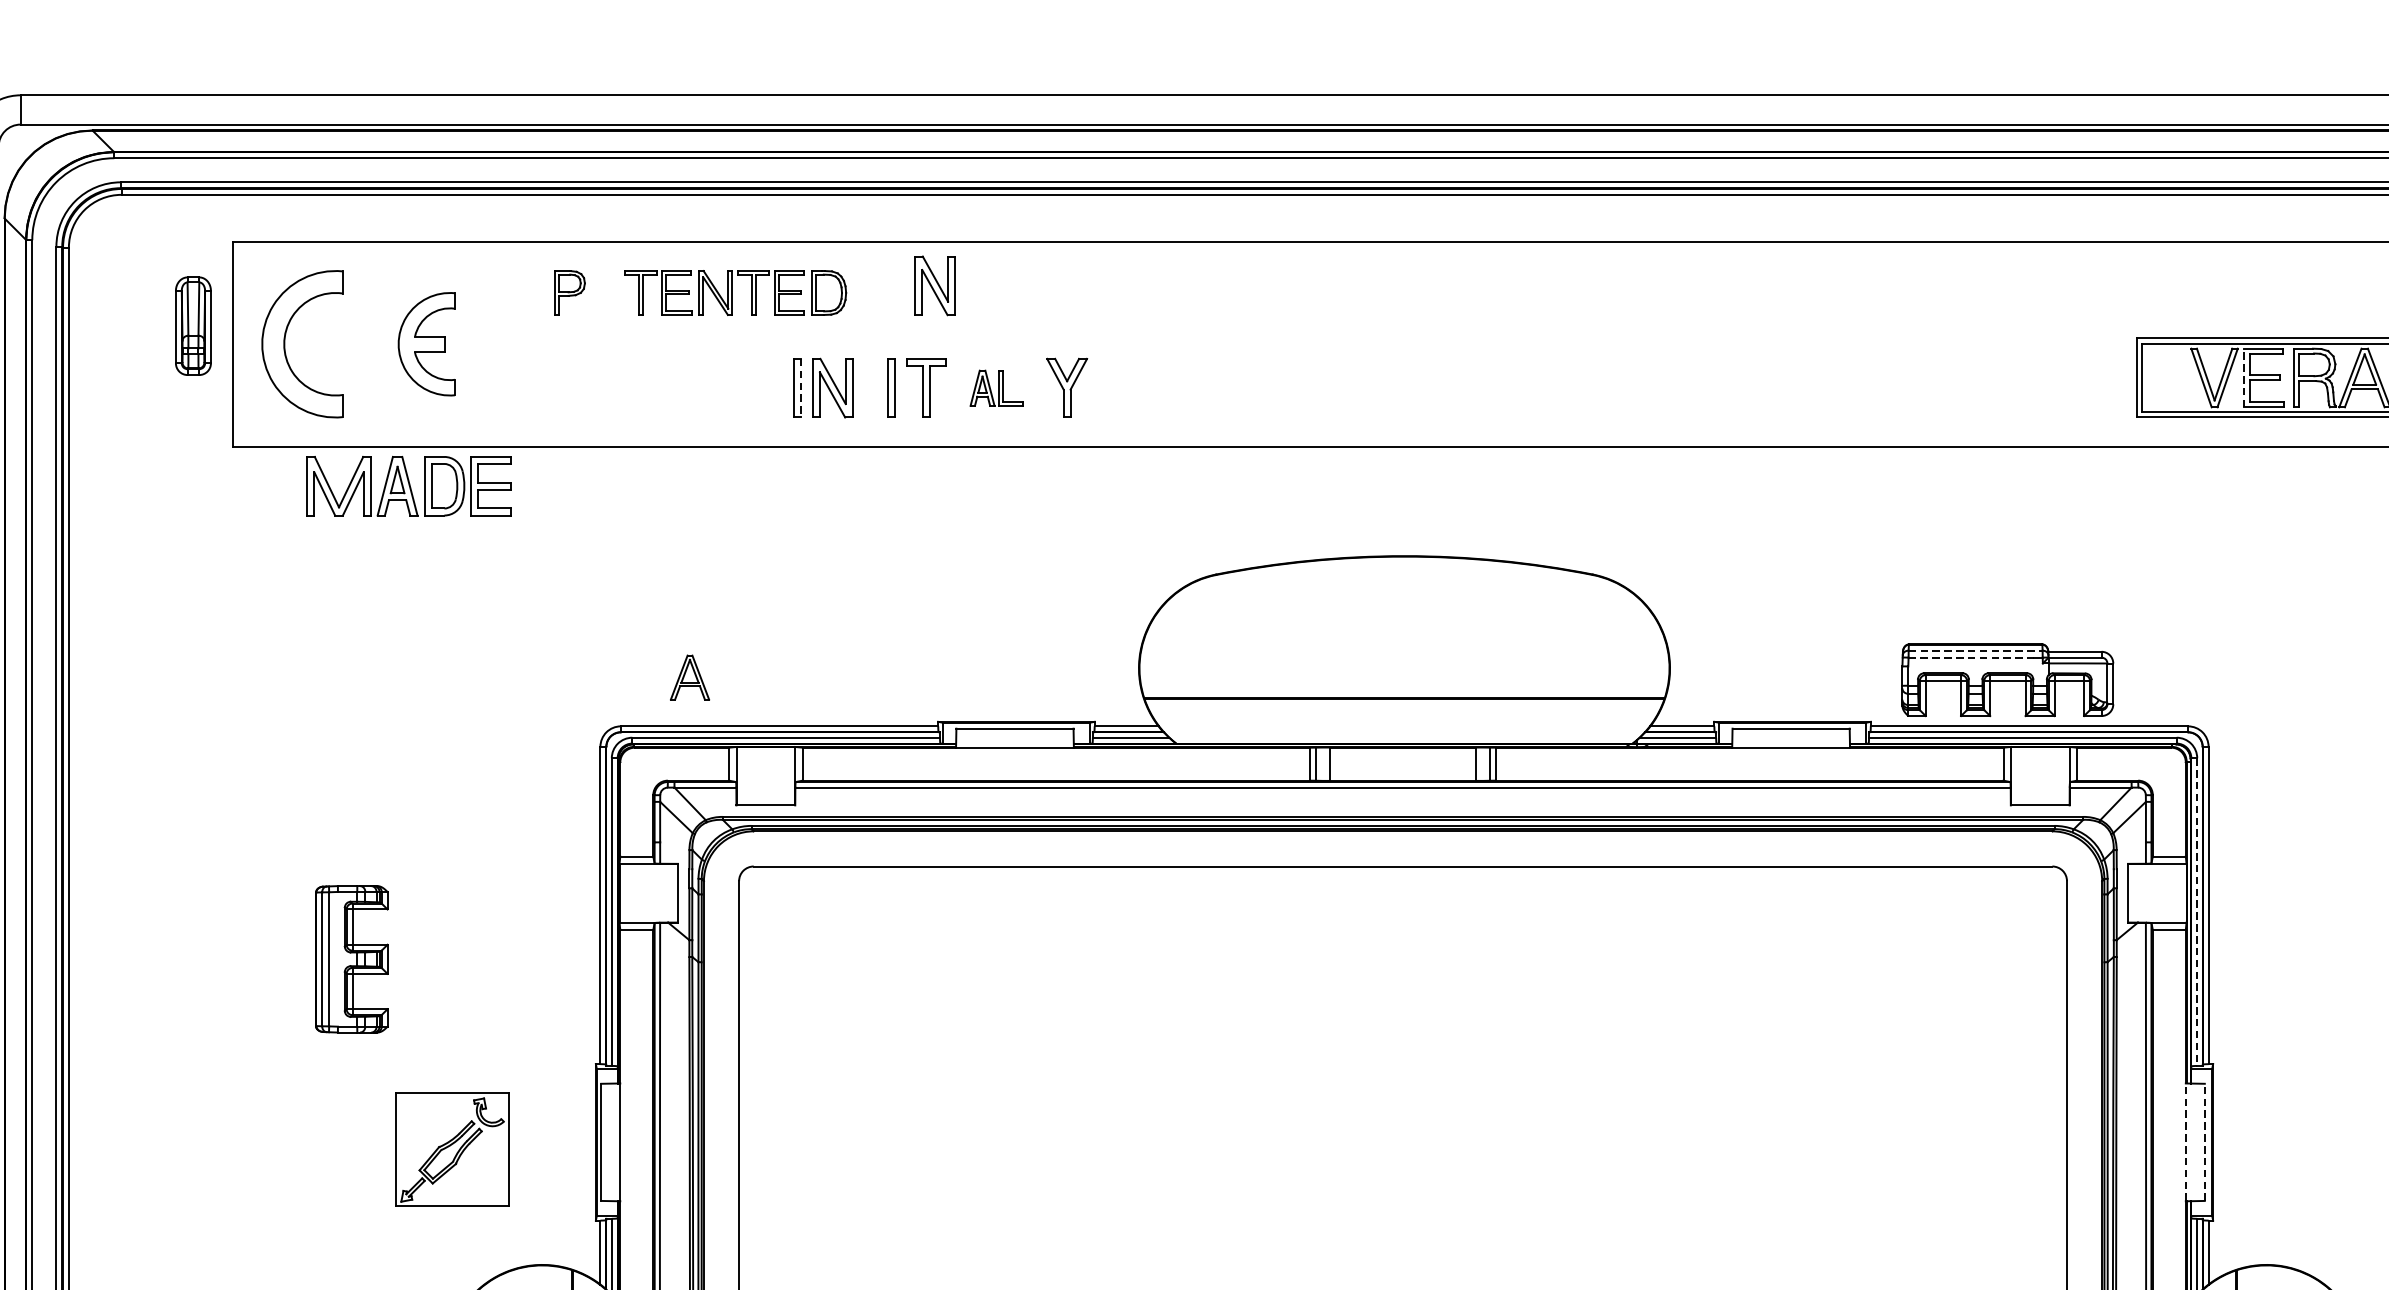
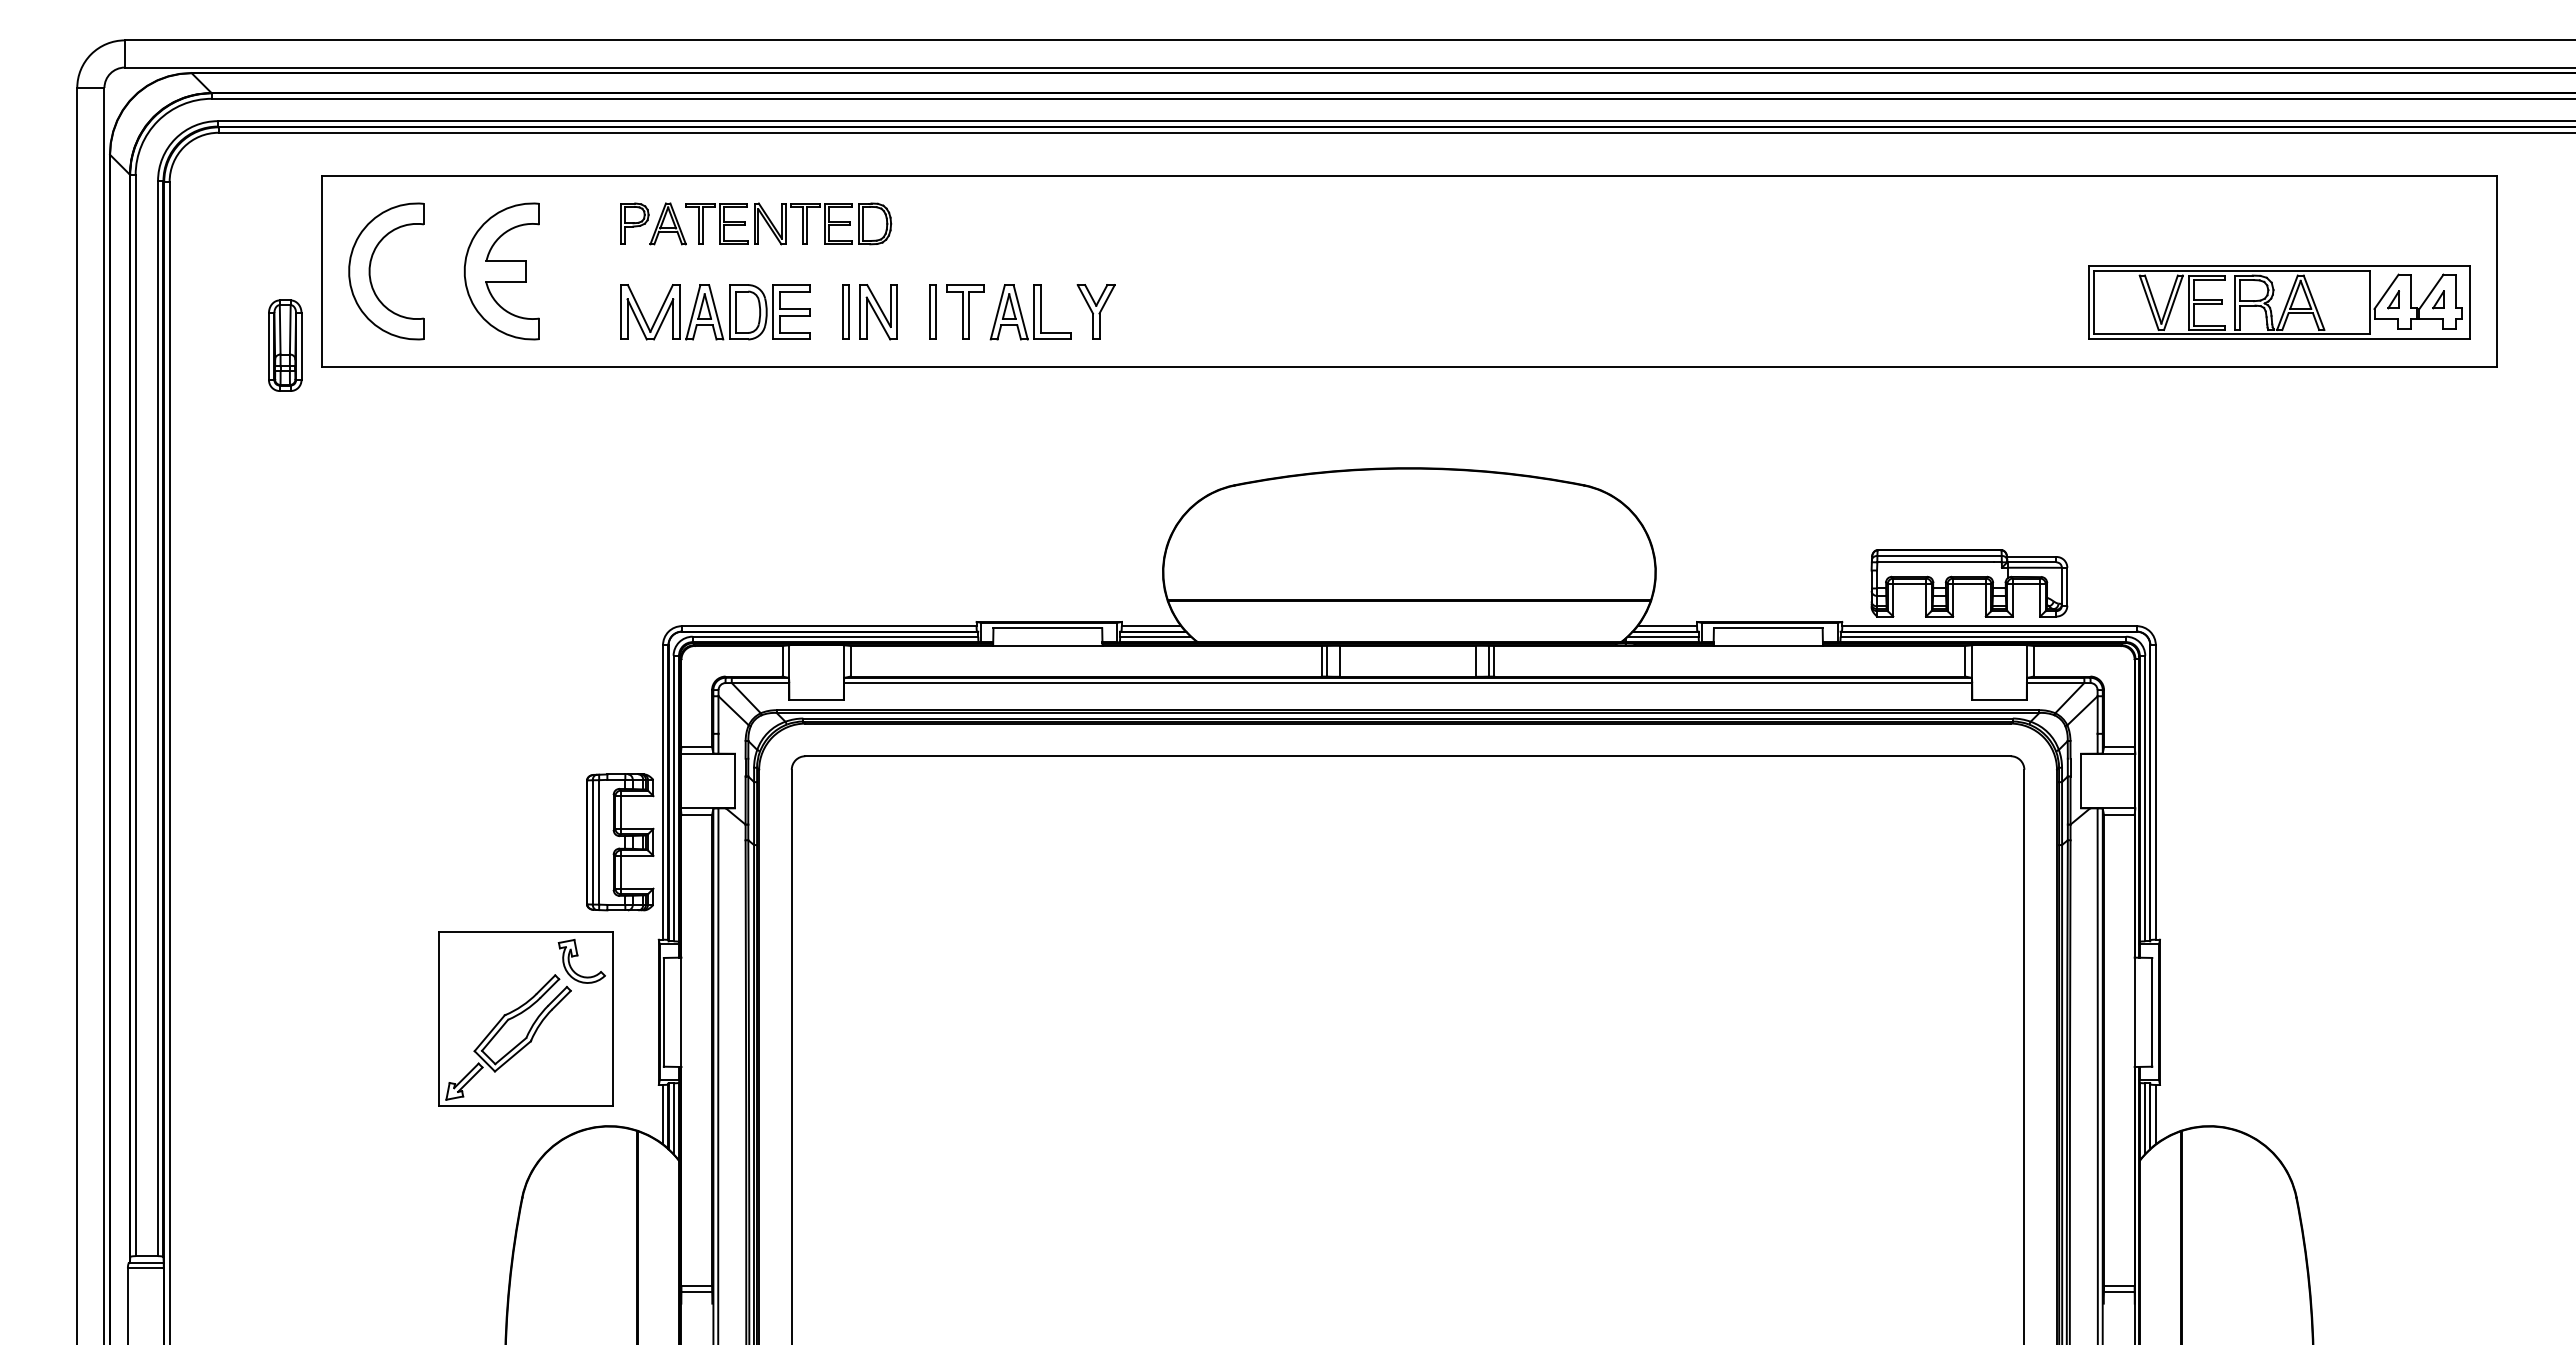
part: (934, 286) -> (973, 217), removed
part: (193, 325) -> (285, 345), moved
part: (426, 344) -> (501, 271), size x1.43
line: (2243, 377) -> (2188, 302), dashed -> solid
line: (801, 388) -> (849, 312), dashed -> solid
part: (996, 388) -> (1030, 312), size x1.67
part: (409, 486) -> (715, 312), moved
line: (1976, 650) -> (1940, 555), dashed -> solid
line: (1972, 657) -> (1936, 562), dashed -> solid
part: (689, 677) -> (667, 223), moved
line: (2197, 912) -> (2145, 798), dashed -> solid
part: (352, 959) -> (620, 842), moved
line: (2205, 1141) -> (2152, 1011), dashed -> solid
line: (2185, 1142) -> (2134, 1012), dashed -> solid
part: (452, 1149) -> (525, 1018), size x1.67

